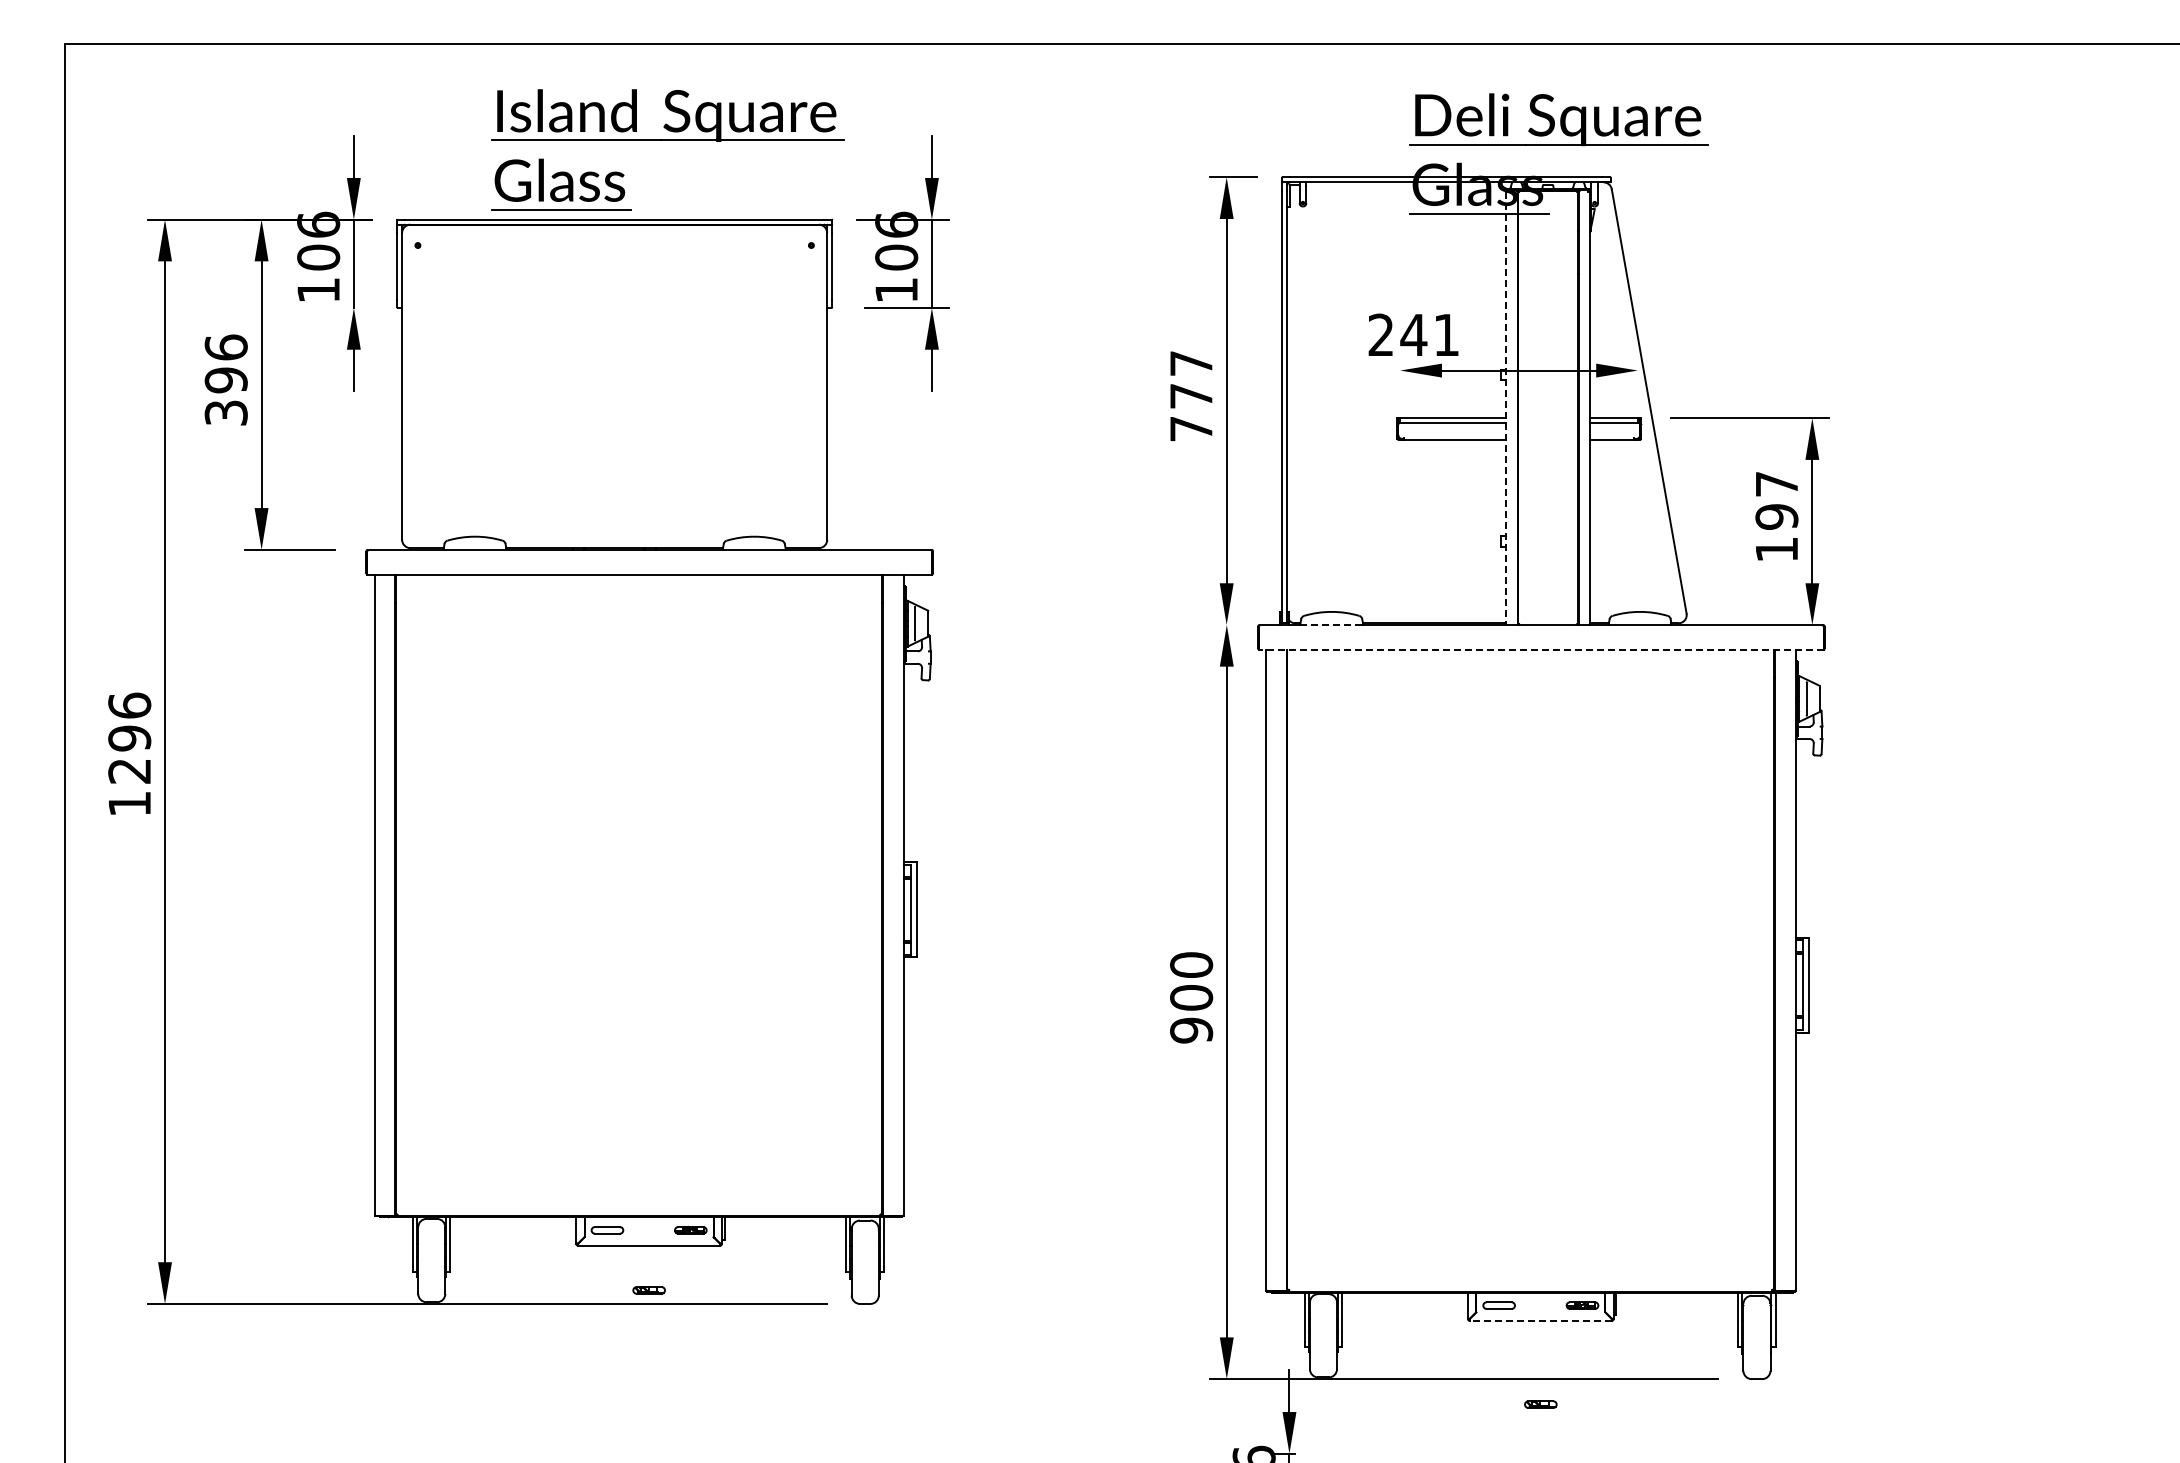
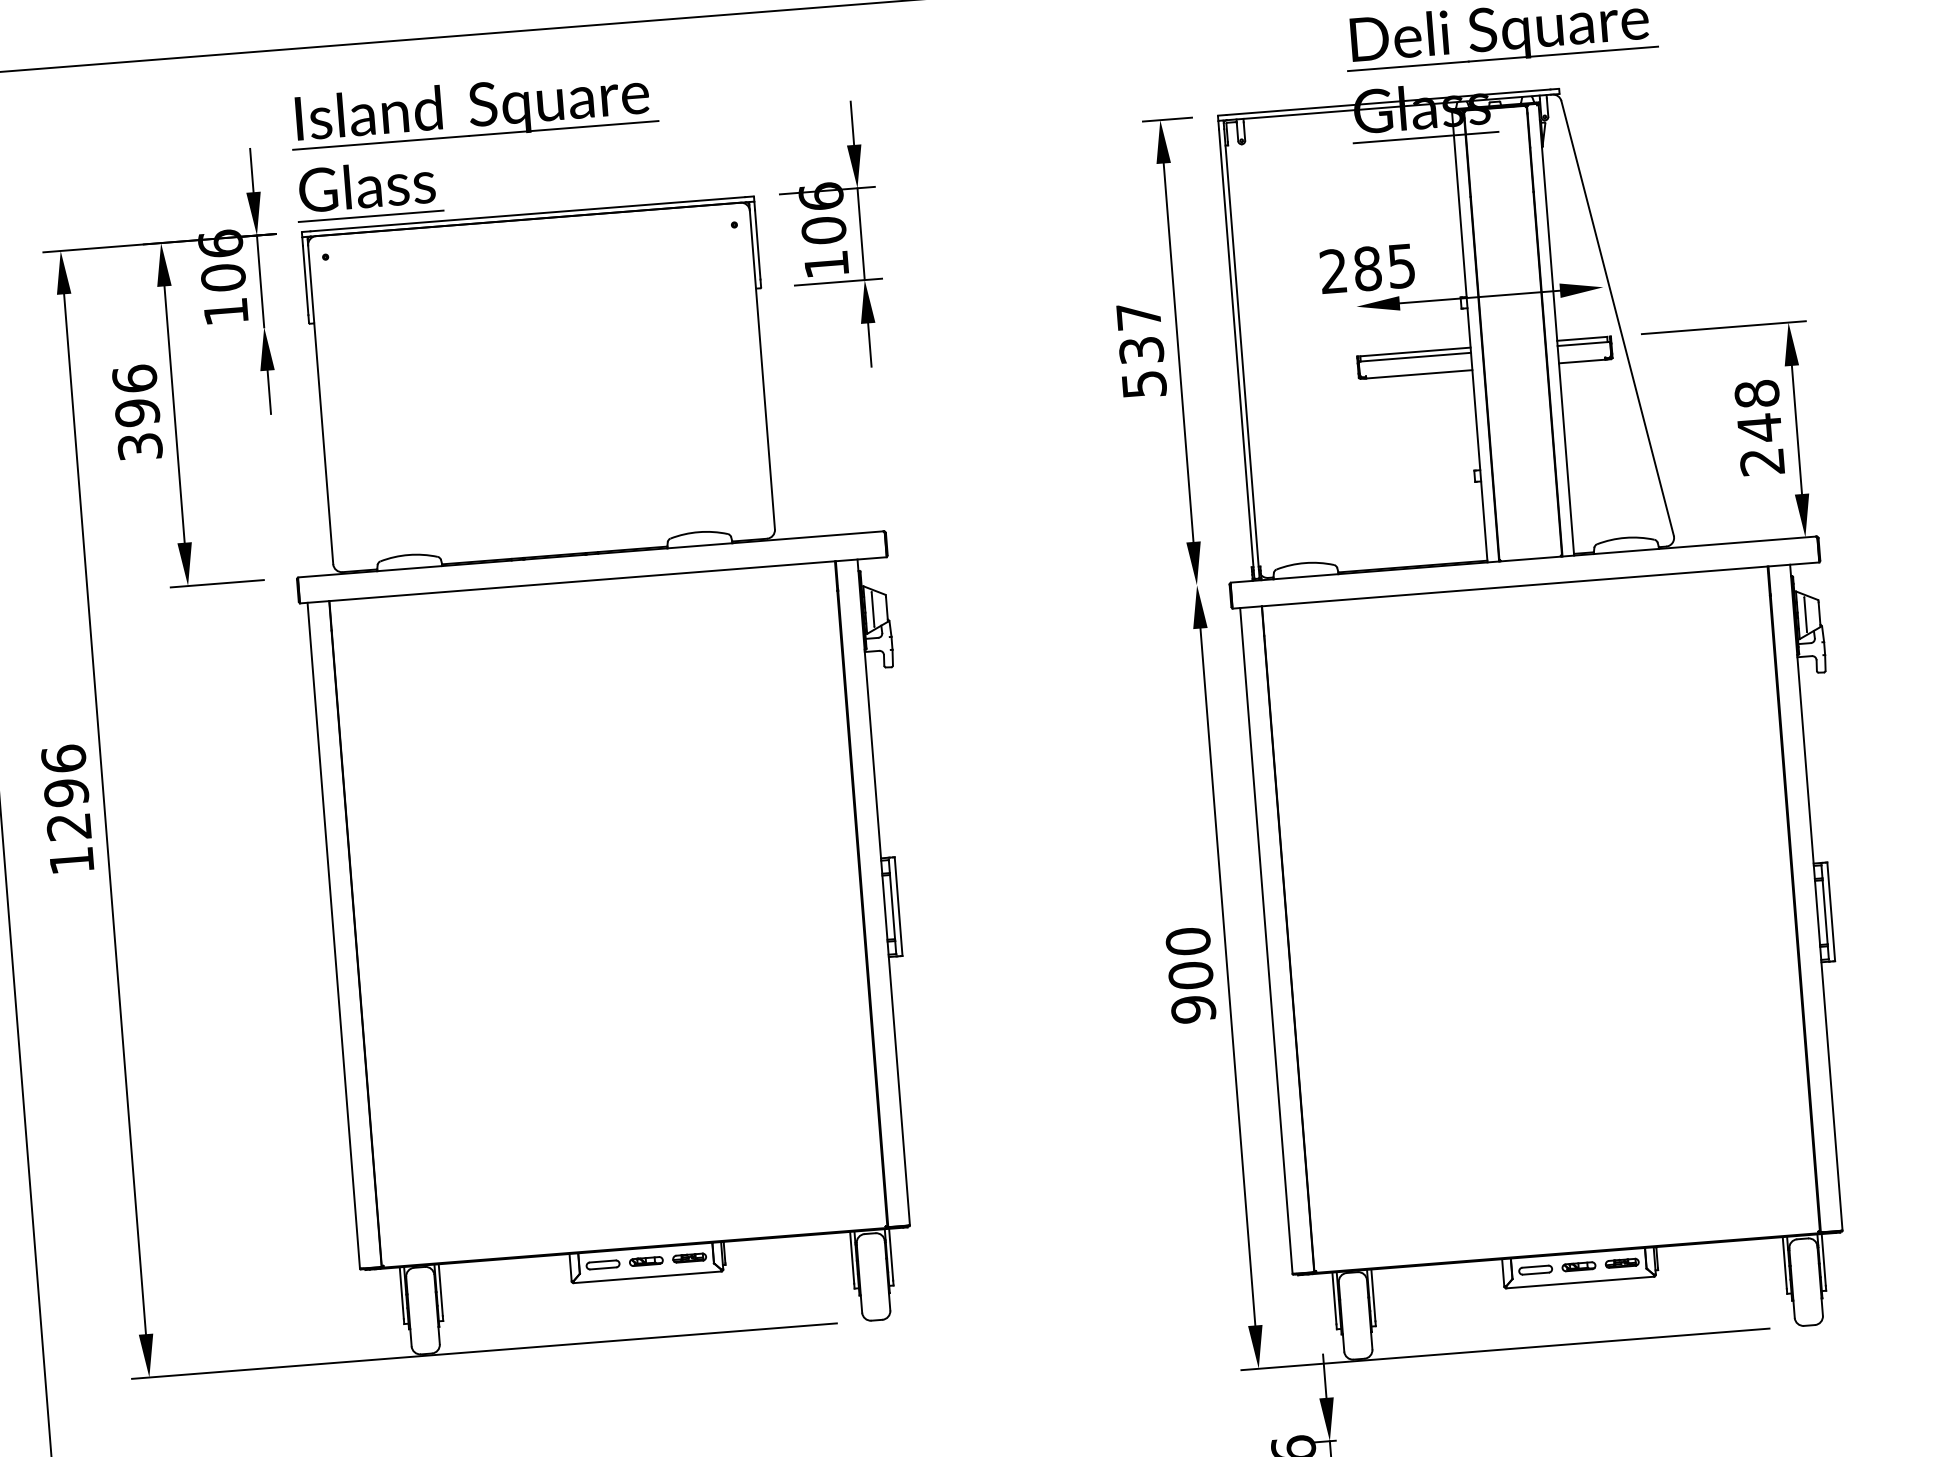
part: (667, 140) -> (475, 135), moved
text: (1429, 334) -> (1383, 266), 241 -> 285
line: (1506, 408) -> (1469, 337), dashed -> solid
text: (1190, 412) -> (1141, 367), 777 -> 537
text: (1776, 516) -> (1759, 427), 197 -> 248
line: (1332, 625) -> (1306, 577), dashed -> solid
line: (1540, 650) -> (1525, 586), dashed -> solid
part: (648, 1290) -> (645, 1261), moved
line: (1540, 1320) -> (1579, 1282), dashed -> solid
part: (1540, 1404) -> (1578, 1266), moved

